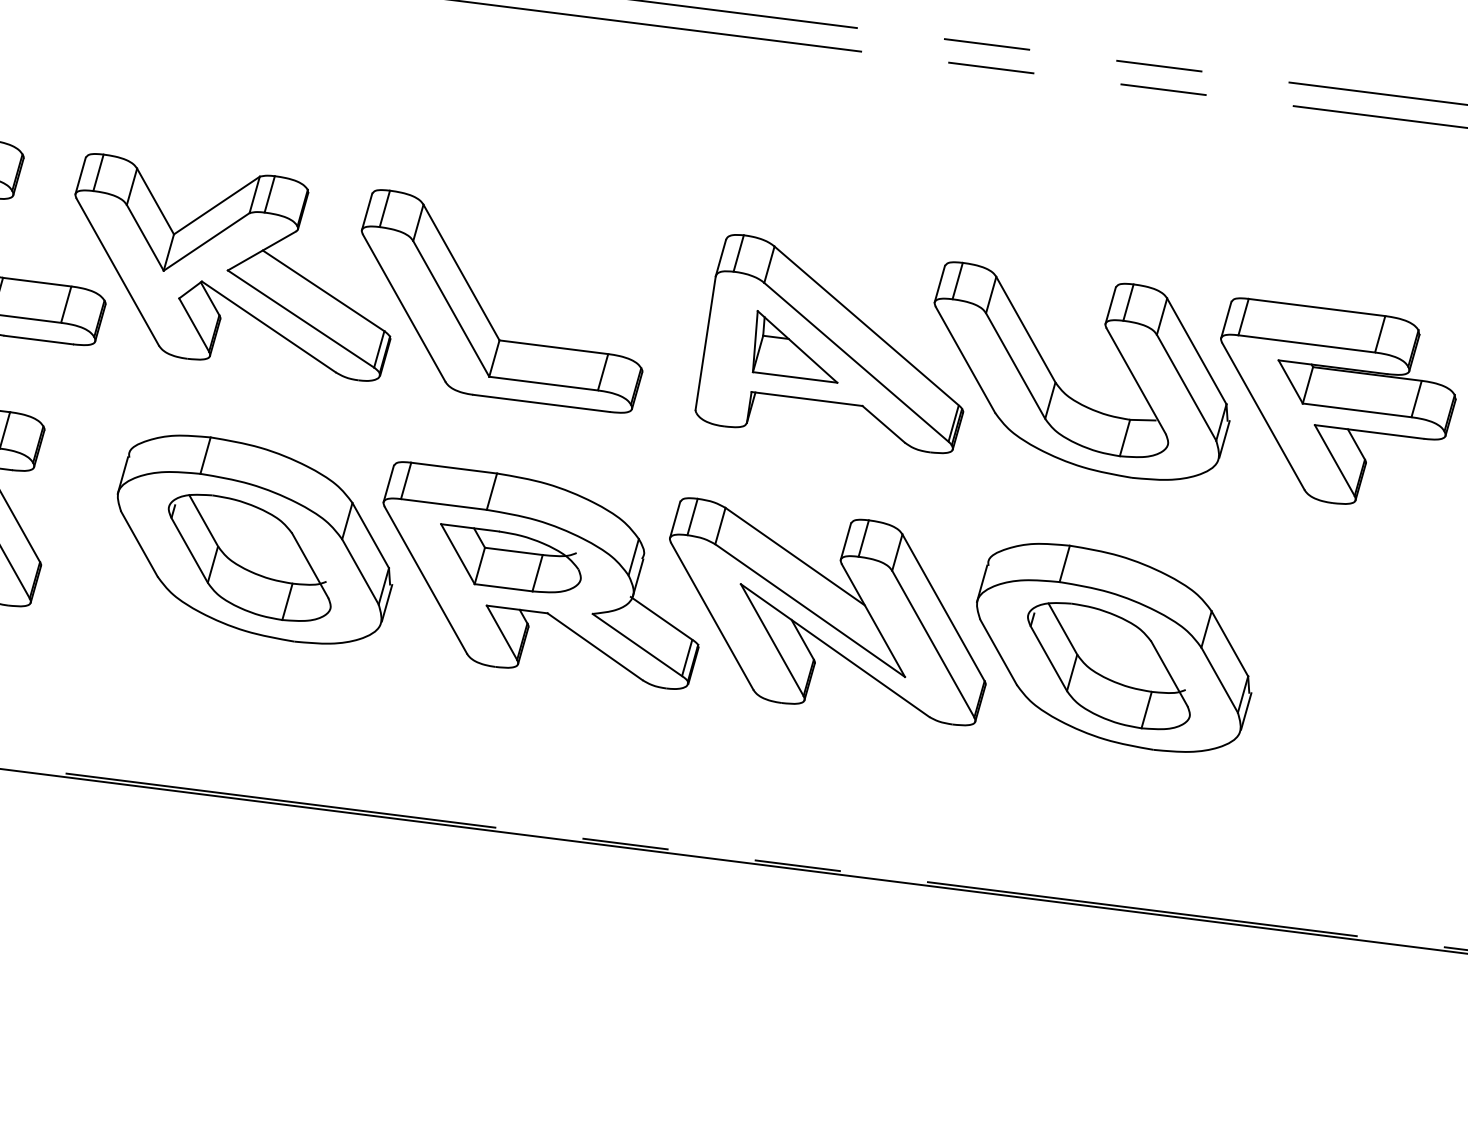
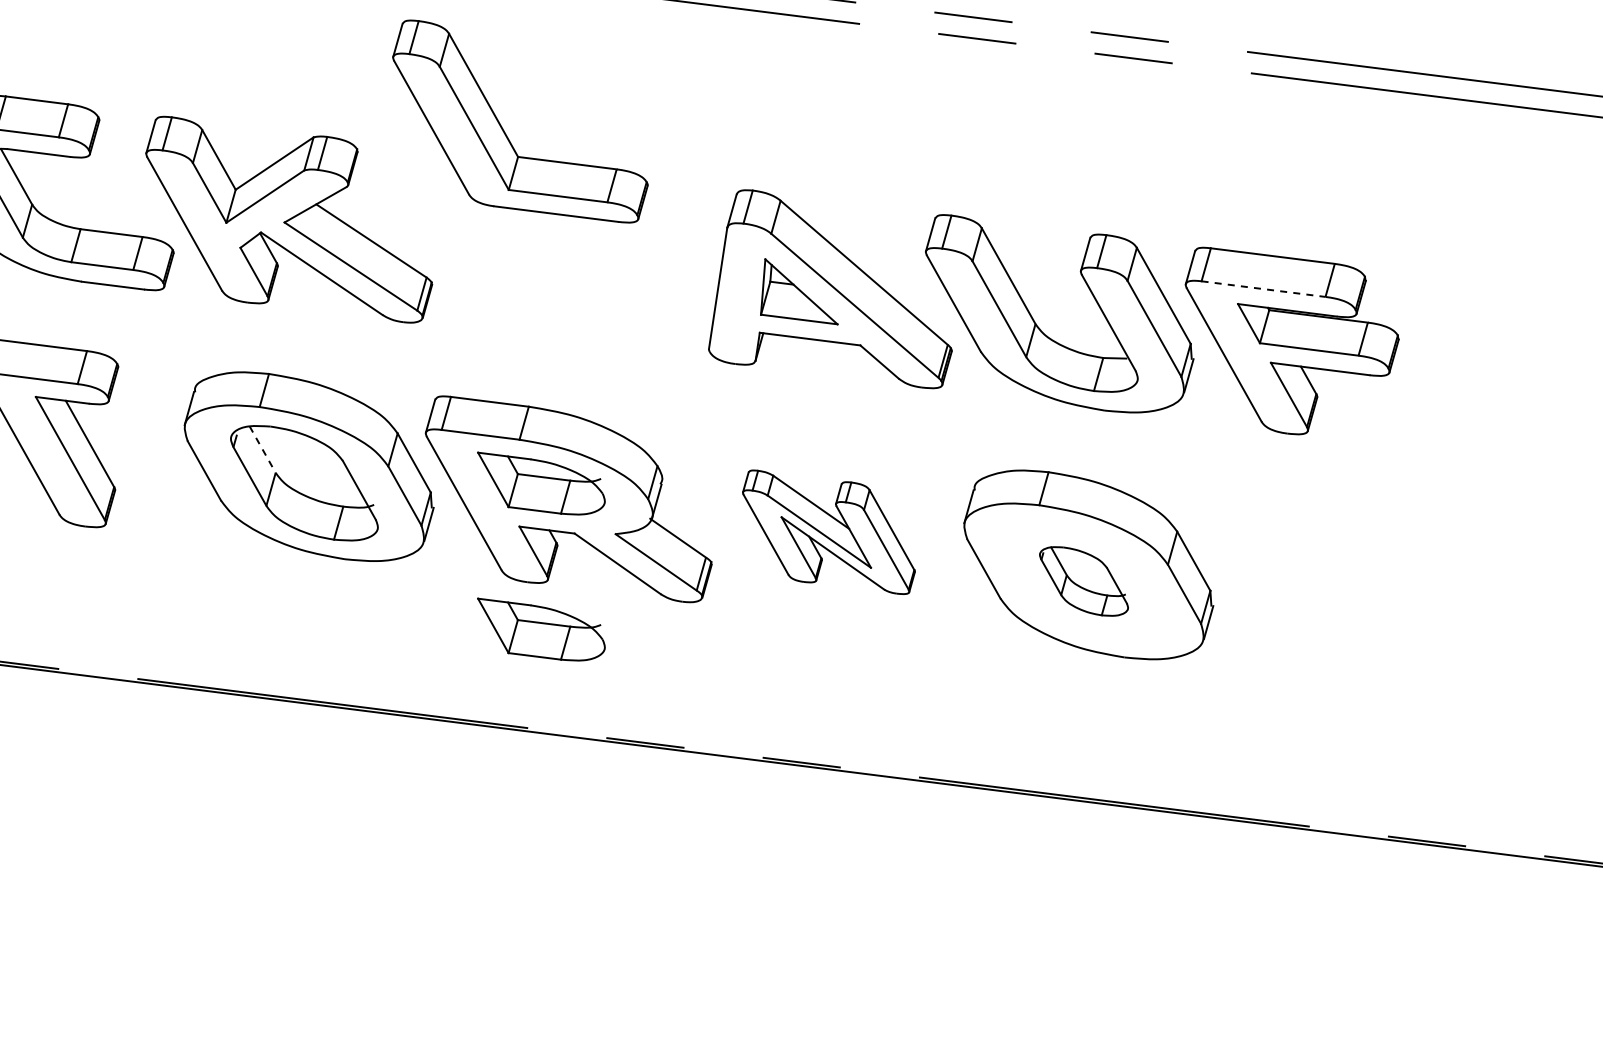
part: (484, 311) -> (504, 130), moved
line: (1307, 344) -> (1264, 289), solid -> dashed
line: (203, 520) -> (262, 449), solid -> dashed
part: (827, 612) -> (828, 532), size x0.6
part: (1108, 666) -> (1083, 581), size x0.6
part: (511, 719) -> (541, 629), added

